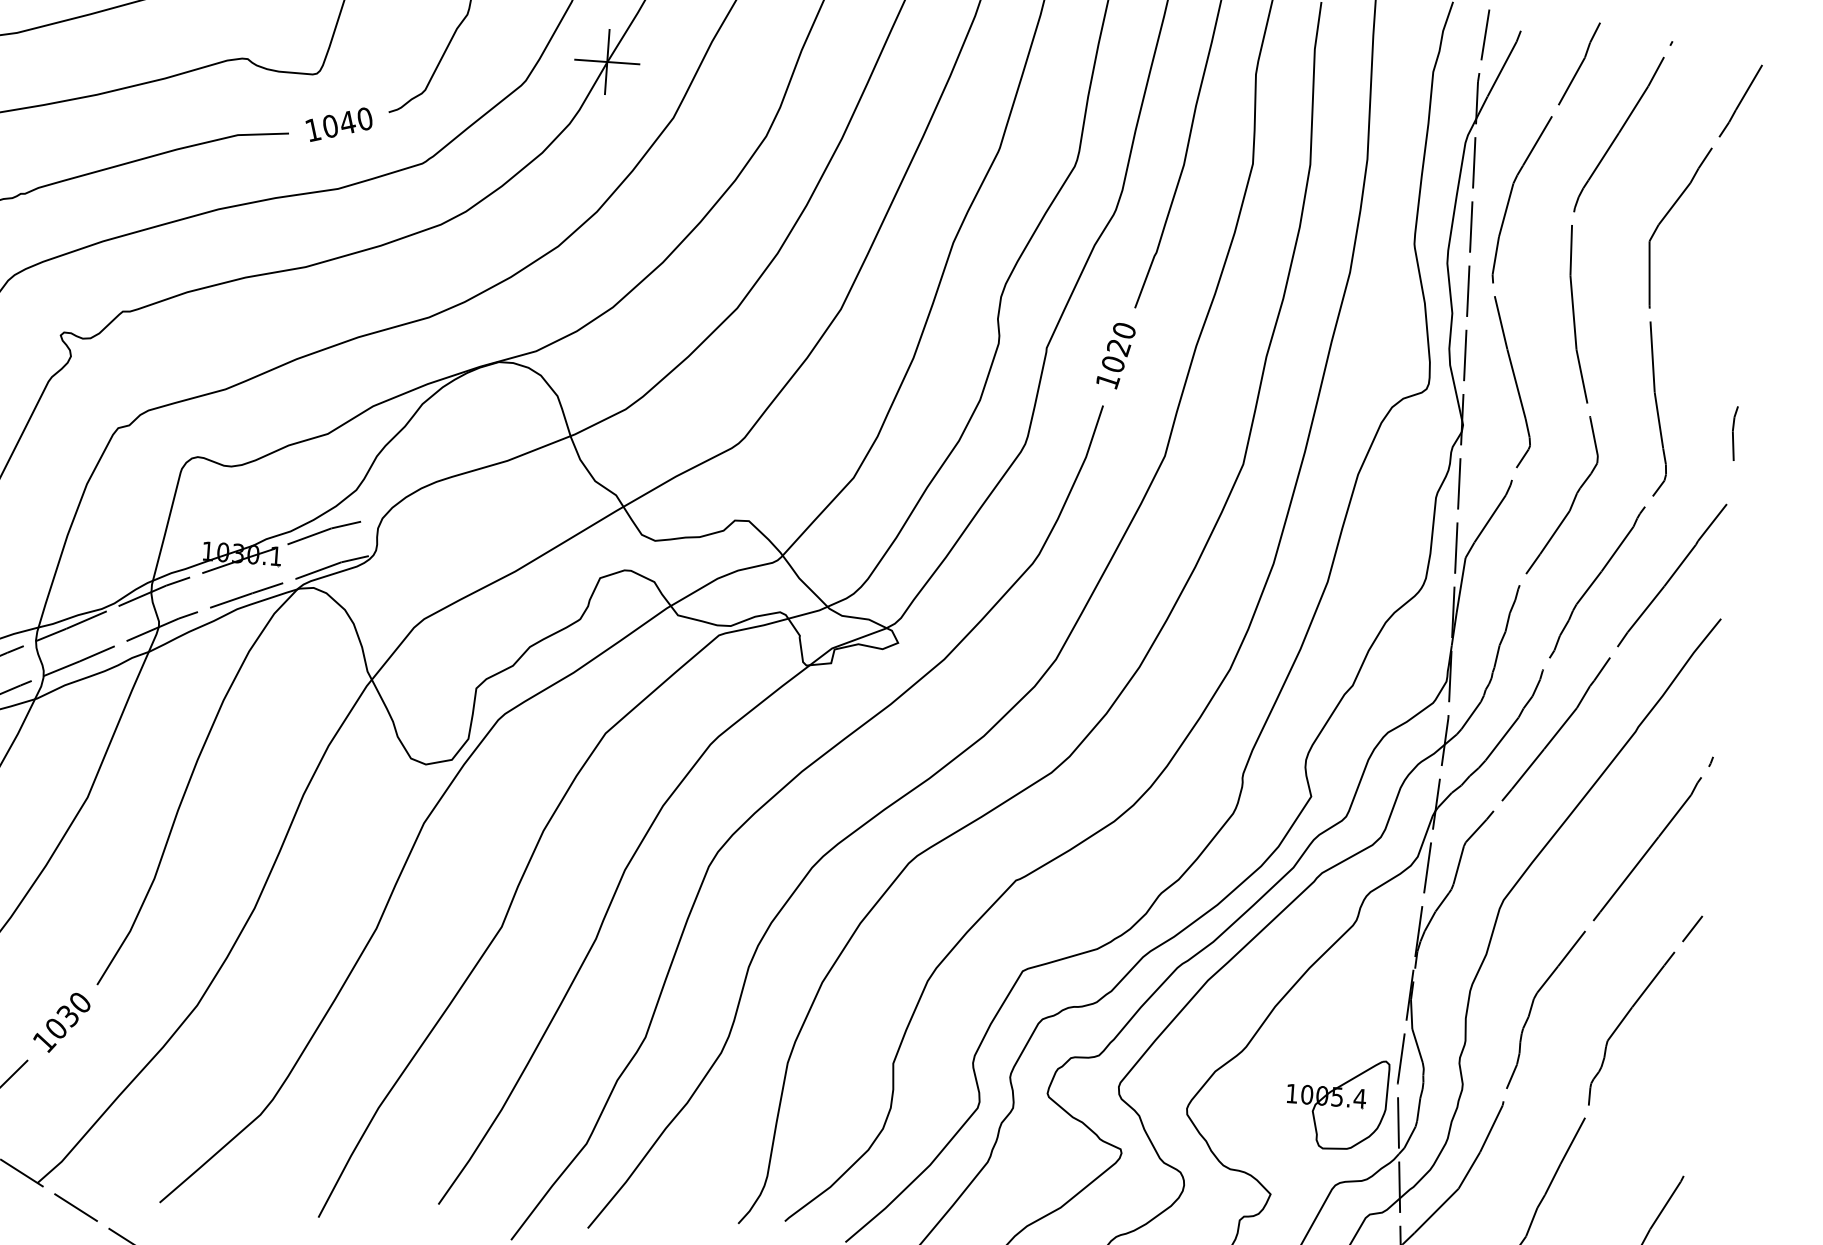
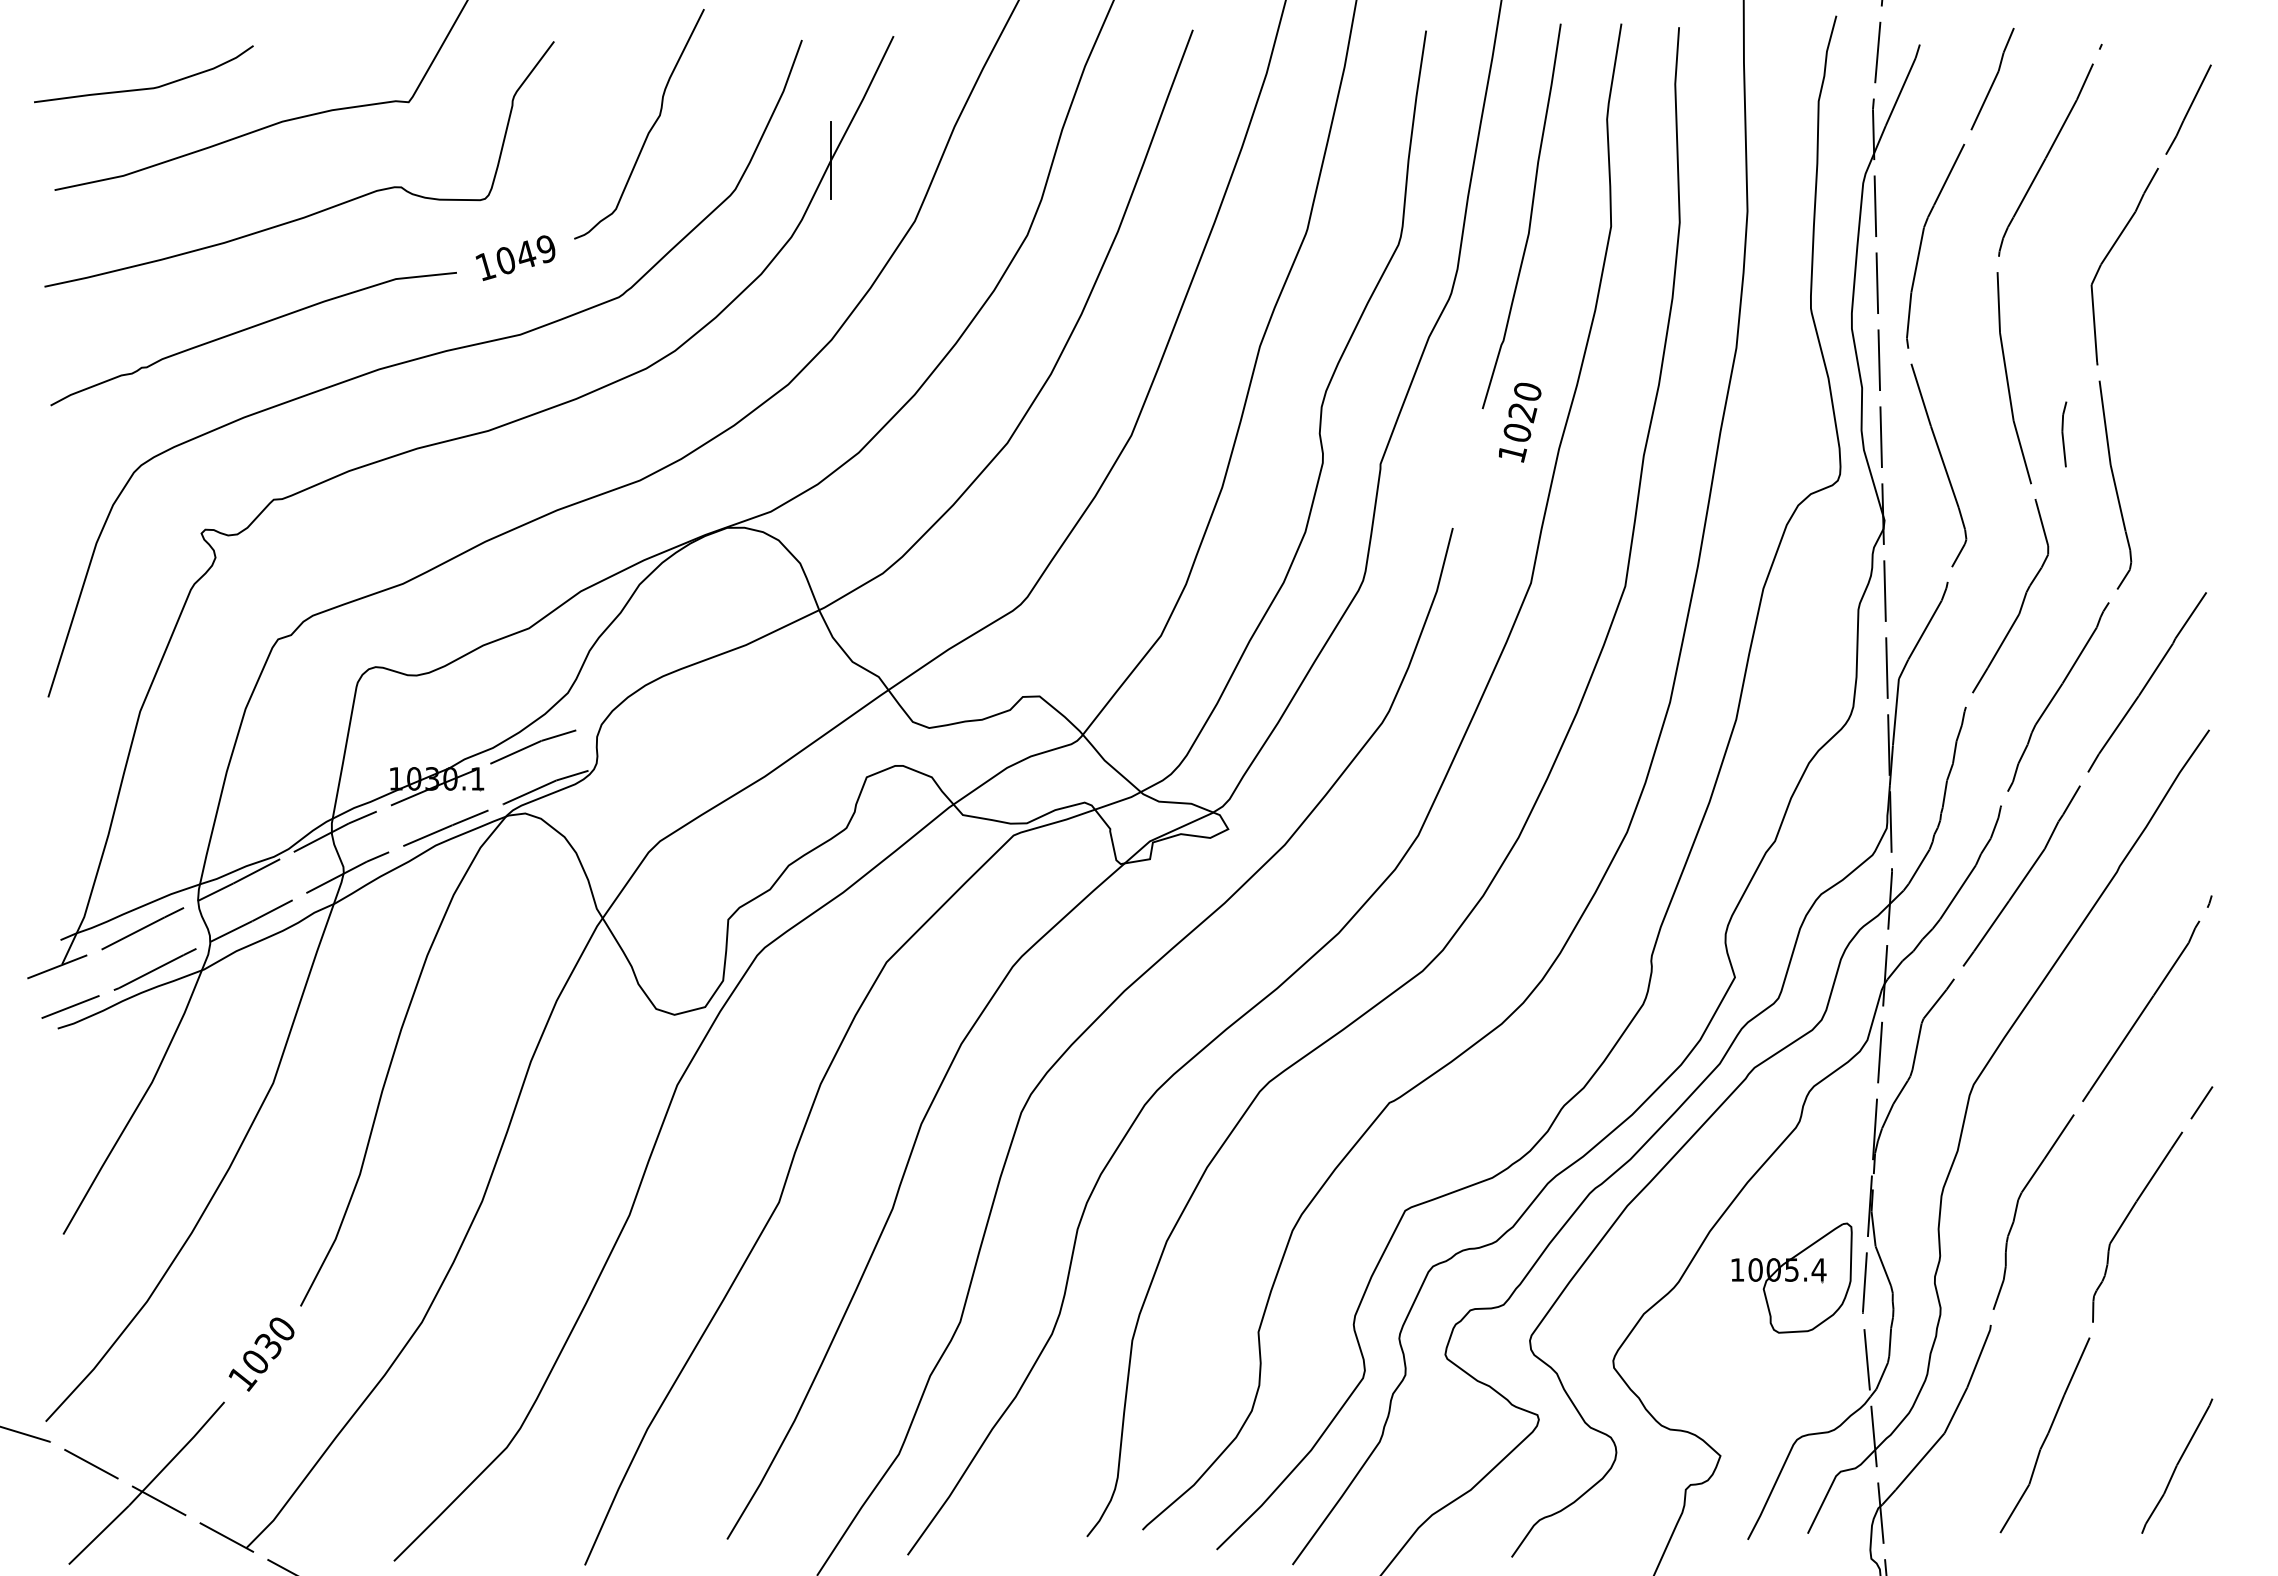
line: (606, 62) -> (830, 160), removed
text: (364, 119) -> (545, 249), 1040 -> 1049
text: (1116, 355) -> (1520, 422), moved
line: (1733, 433) -> (2063, 434), moved
part: (1336, 1103) -> (1791, 1277), moved

